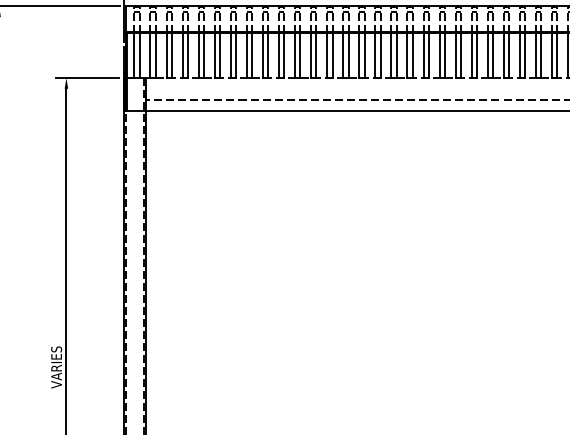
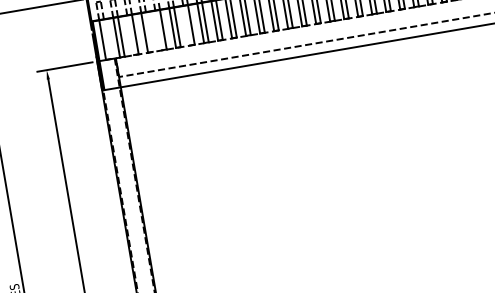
line: (139, 54) -> (106, 38), removed
line: (166, 54) -> (130, 34), removed
line: (187, 54) -> (148, 31), removed
line: (198, 54) -> (158, 29), removed
line: (230, 54) -> (186, 25), removed

